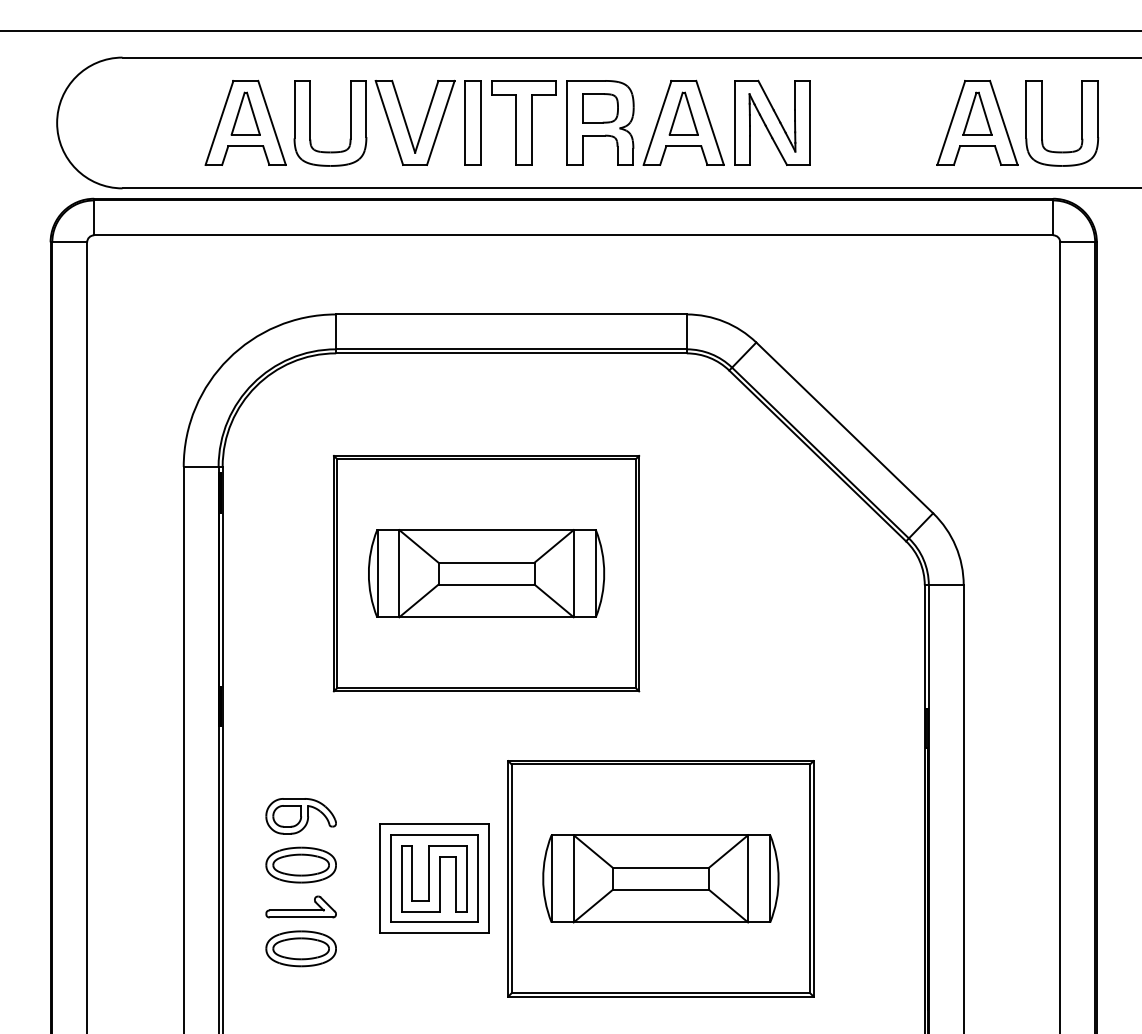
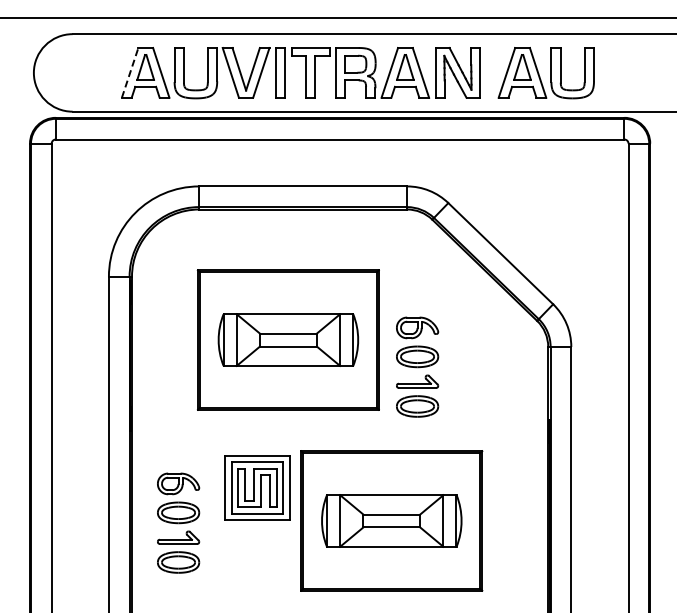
line: (220, 122) -> (130, 72), solid -> dashed
part: (1016, 123) -> (545, 73), moved
part: (704, 618) -> (417, 366), added
part: (434, 877) -> (257, 487), moved

